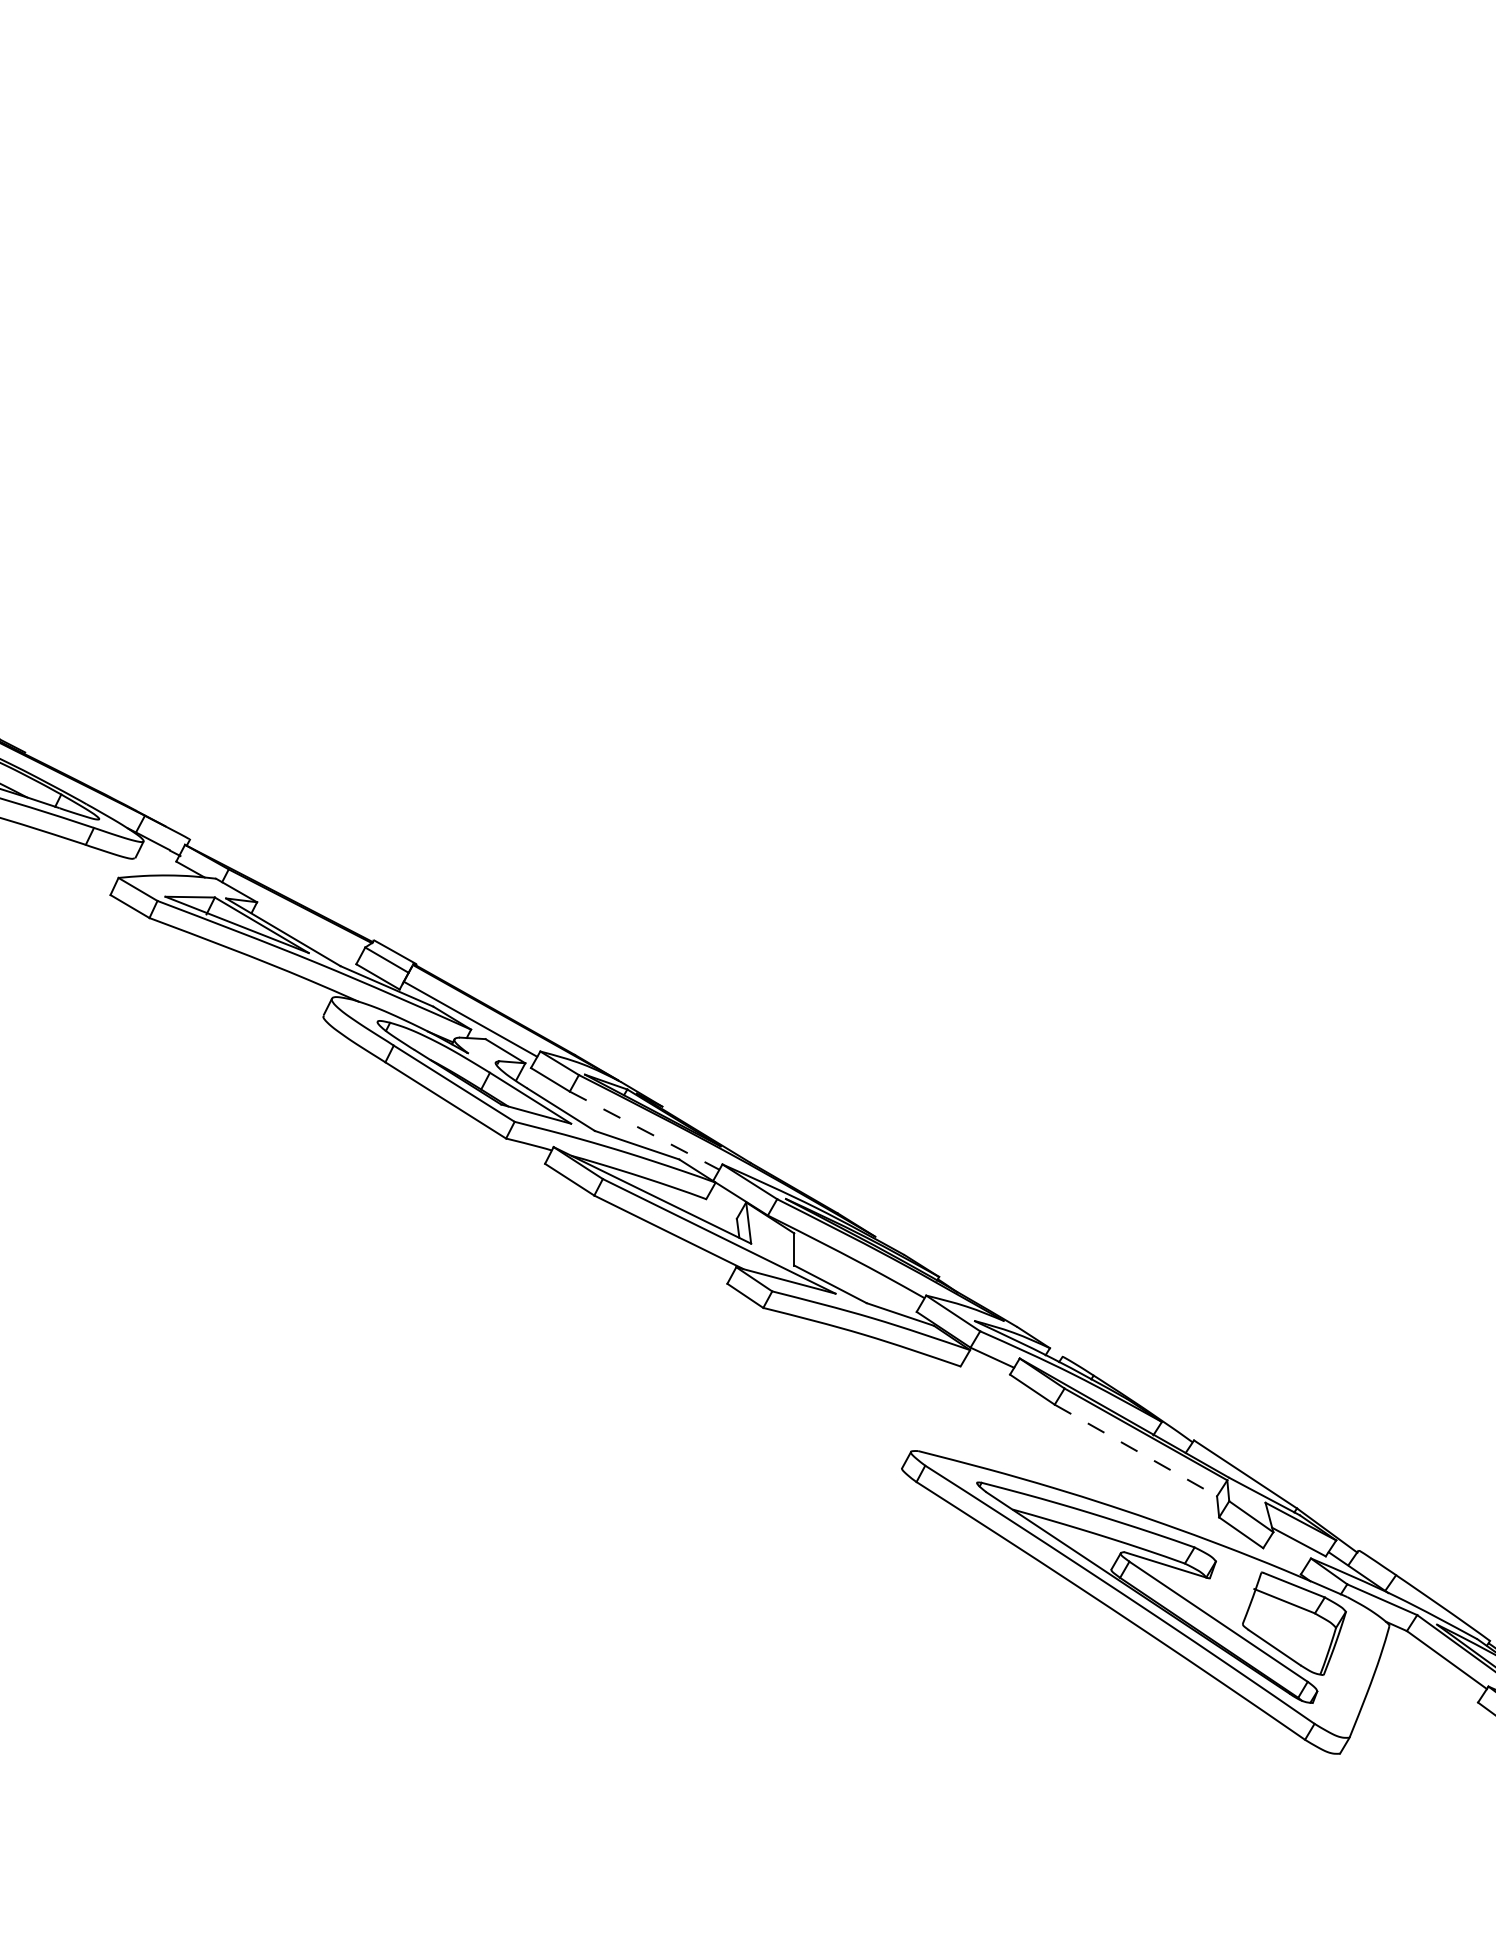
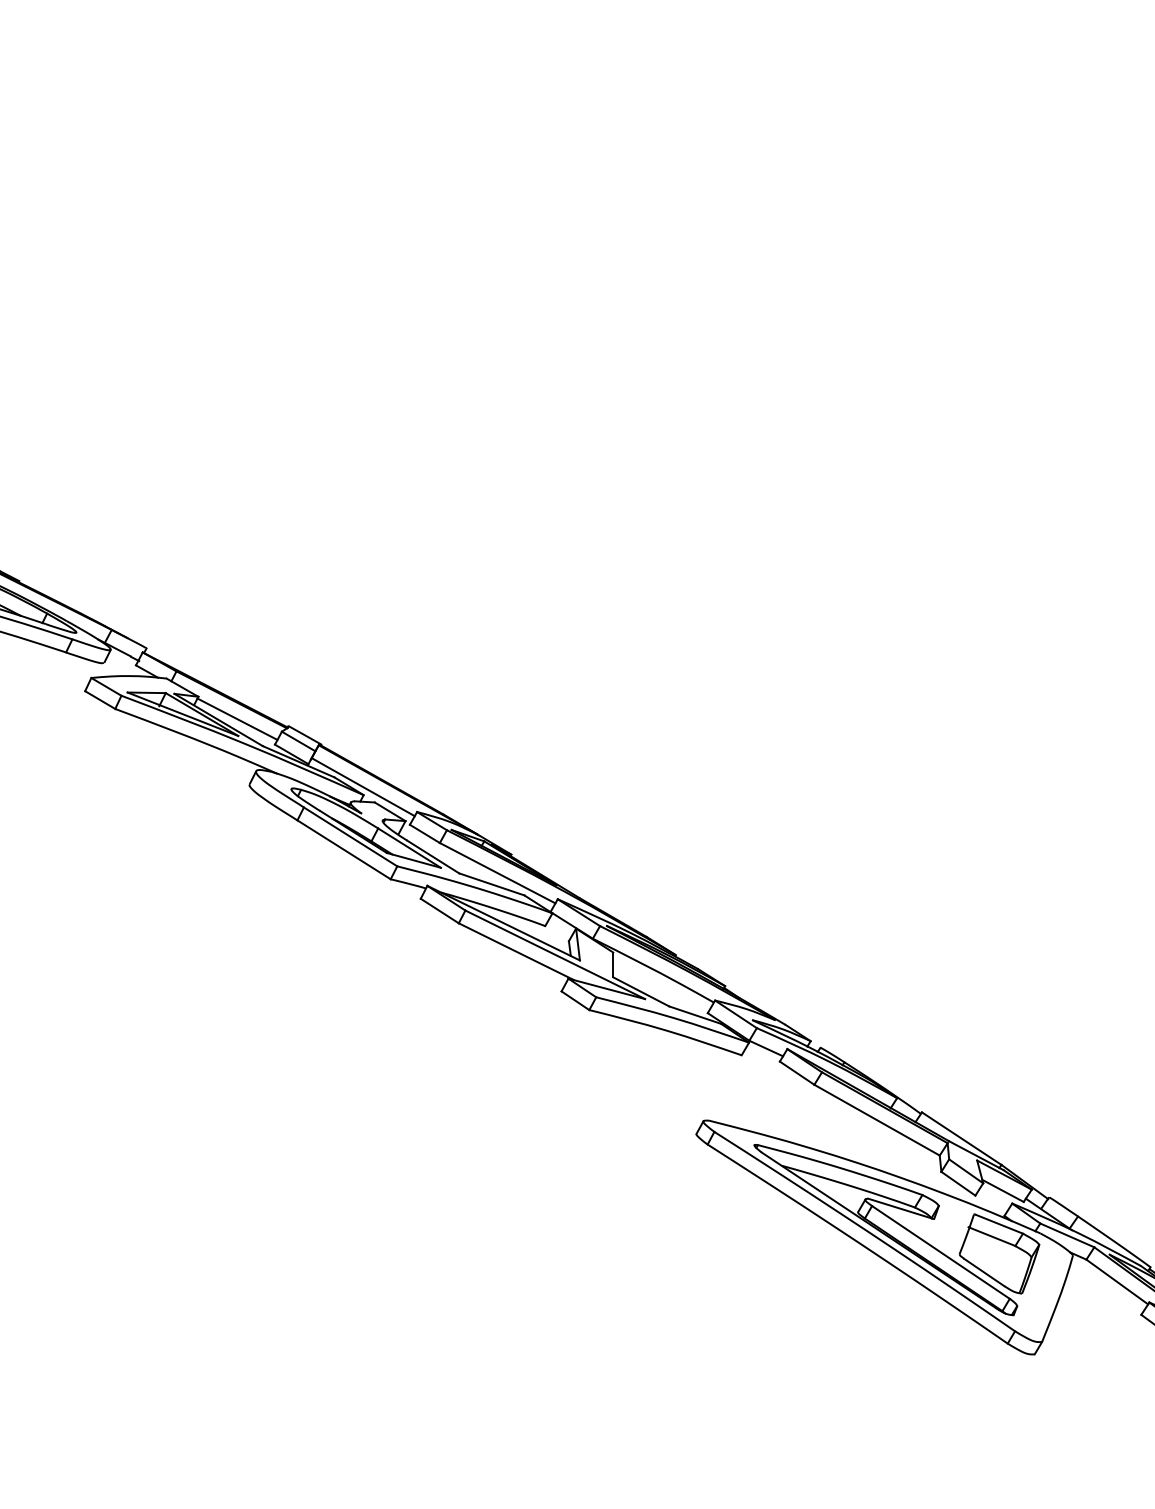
line: (307, 931) -> (237, 719), added
line: (645, 1130) -> (498, 873), dashed -> solid
line: (1136, 1450) -> (877, 1120), dashed -> solid

